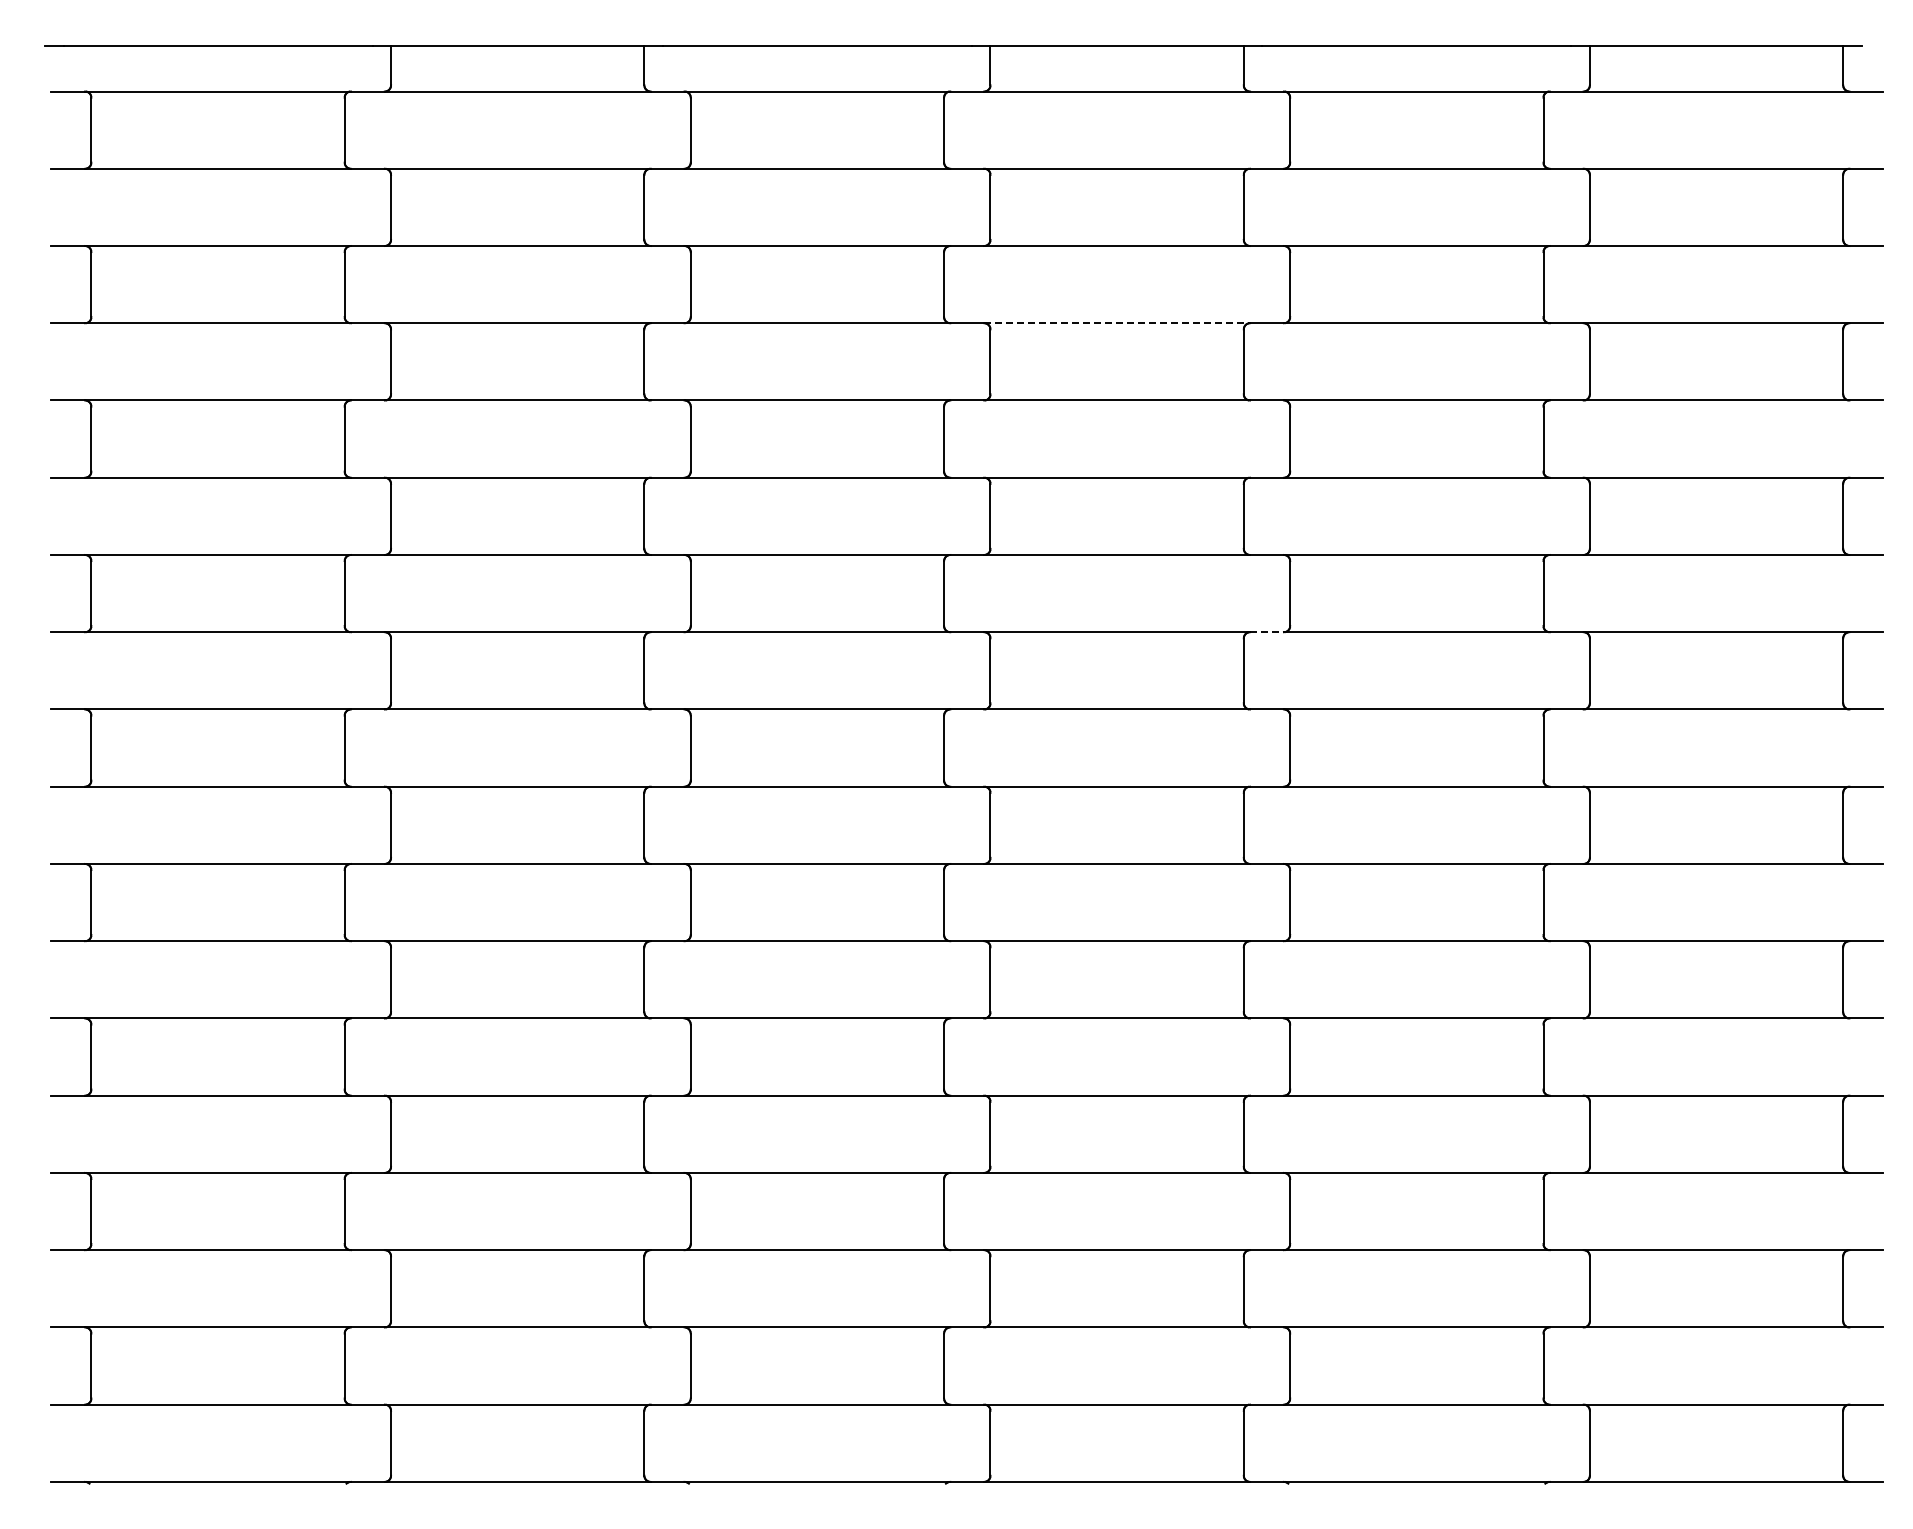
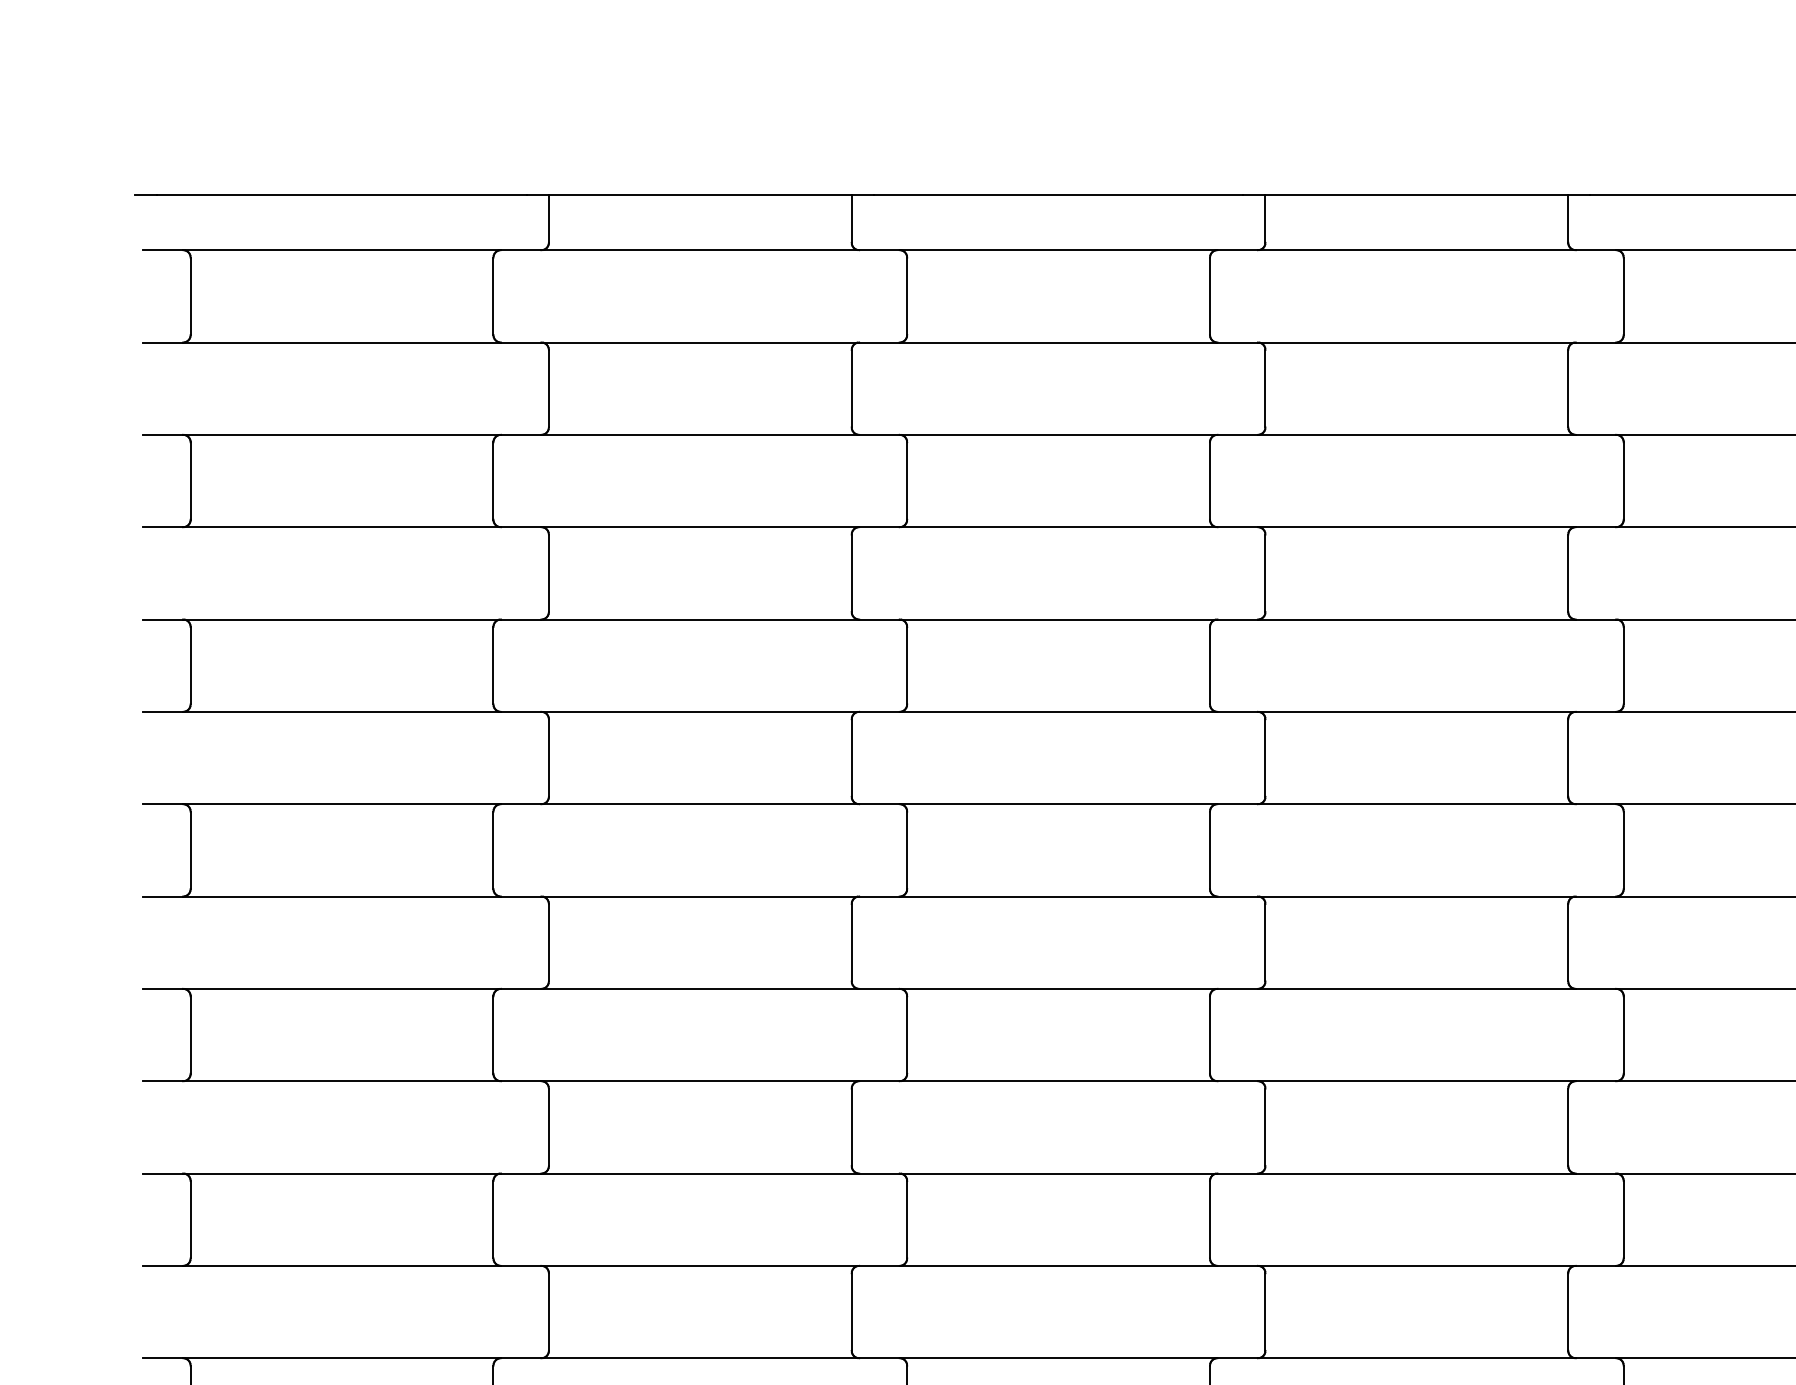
line: (1117, 323) -> (1417, 527), dashed -> solid
line: (1266, 632) -> (1595, 896), dashed -> solid

